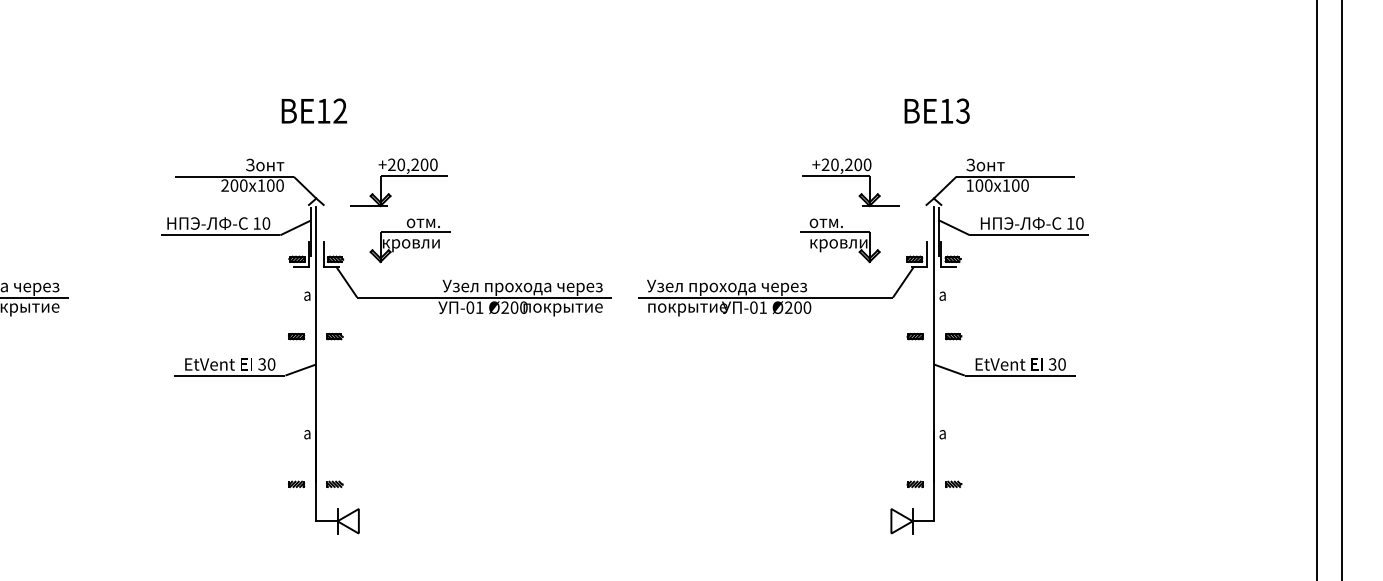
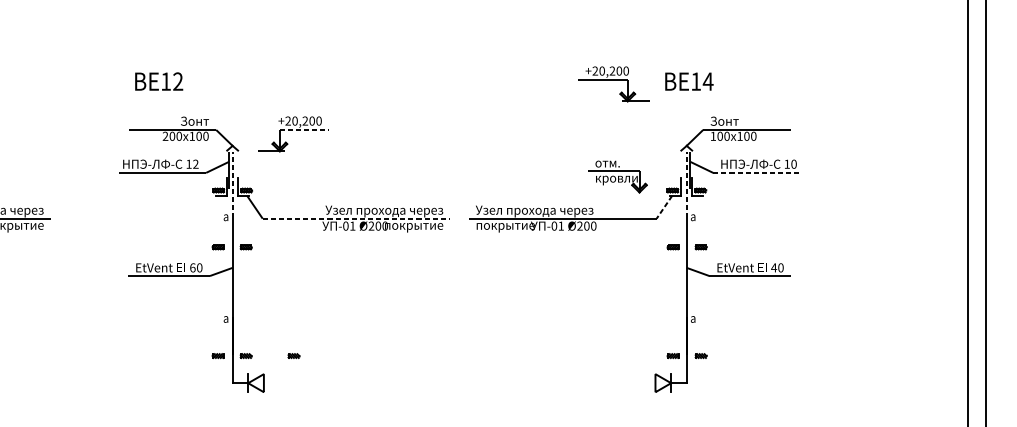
text: (314, 110) -> (159, 81), moved
text: (962, 110) -> (707, 81), 13 -> 14
line: (414, 176) -> (304, 129), solid -> dashed
part: (850, 182) -> (613, 84), moved
text: (266, 223) -> (195, 164), 10 -> 12
line: (1029, 235) -> (757, 173), solid -> dashed
part: (409, 240) -> (301, 176), removed
line: (316, 251) -> (232, 184), solid -> dashed
line: (933, 251) -> (686, 184), solid -> dashed
line: (903, 282) -> (664, 207), solid -> dashed
line: (485, 297) -> (357, 218), solid -> dashed
text: (262, 364) -> (193, 267), 30 -> 60
text: (1052, 364) -> (773, 267), 30 -> 40
part: (399, 484) -> (293, 356), added

